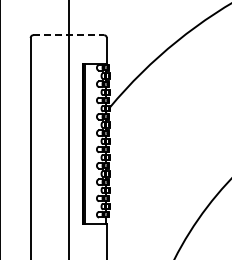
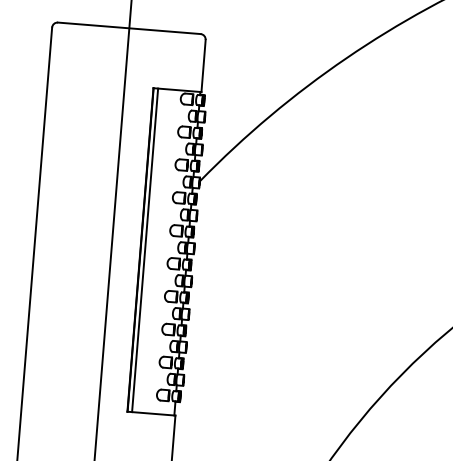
line: (69, 35) -> (130, 29), dashed -> solid

